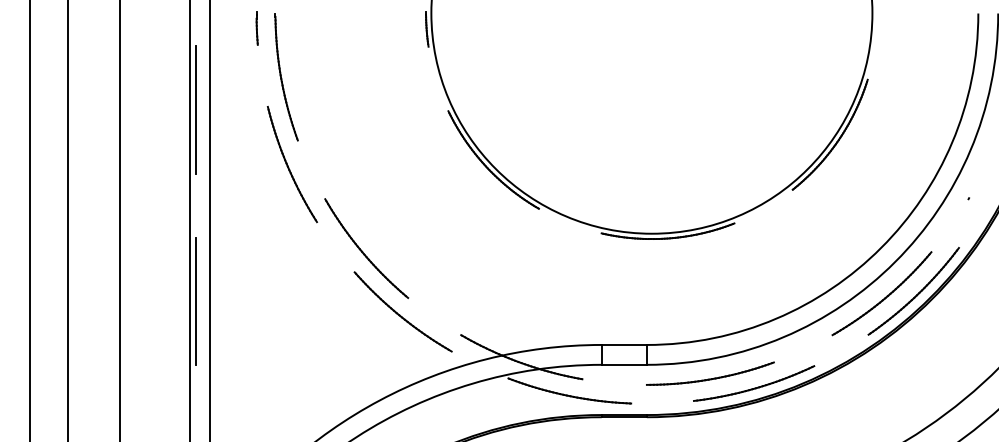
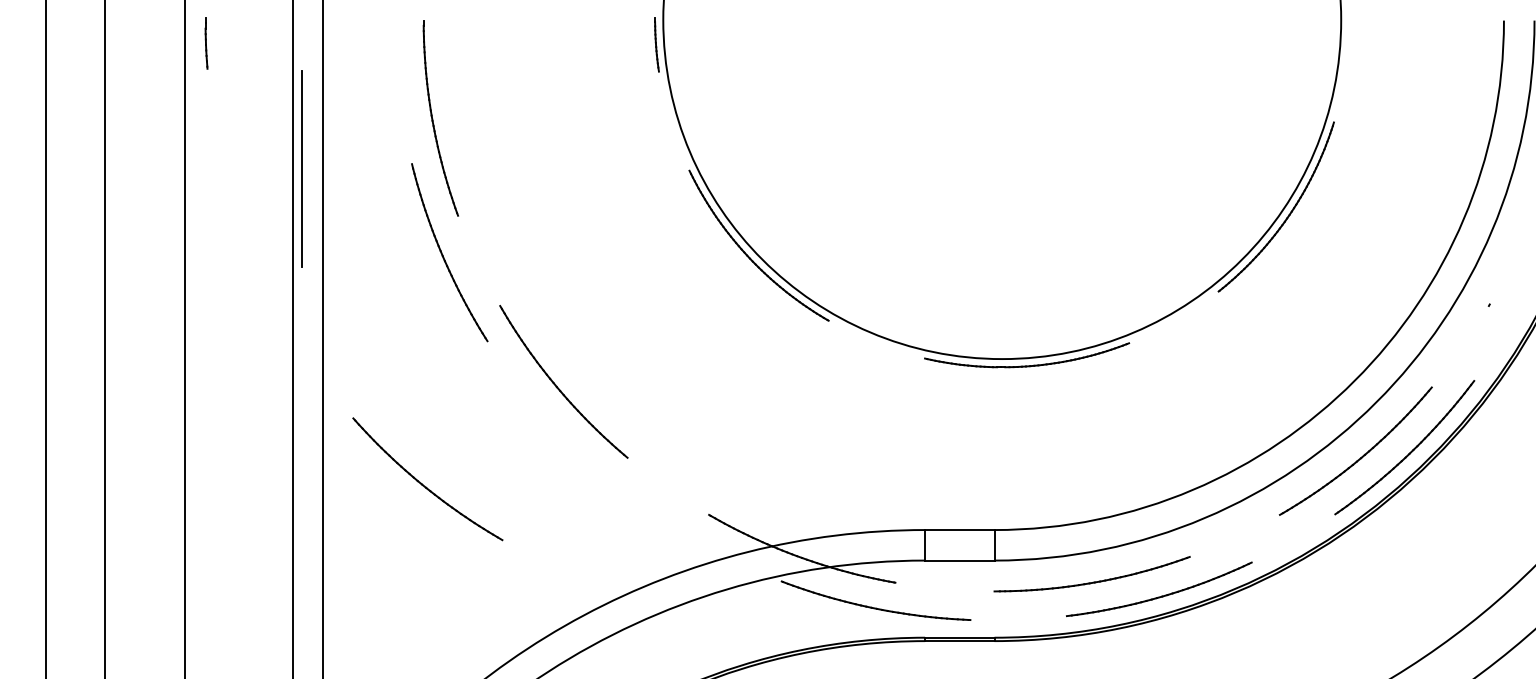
line: (256, 28) -> (205, 43), moved
line: (196, 301) -> (302, 463), removed
part: (402, 311) -> (426, 478), moved

